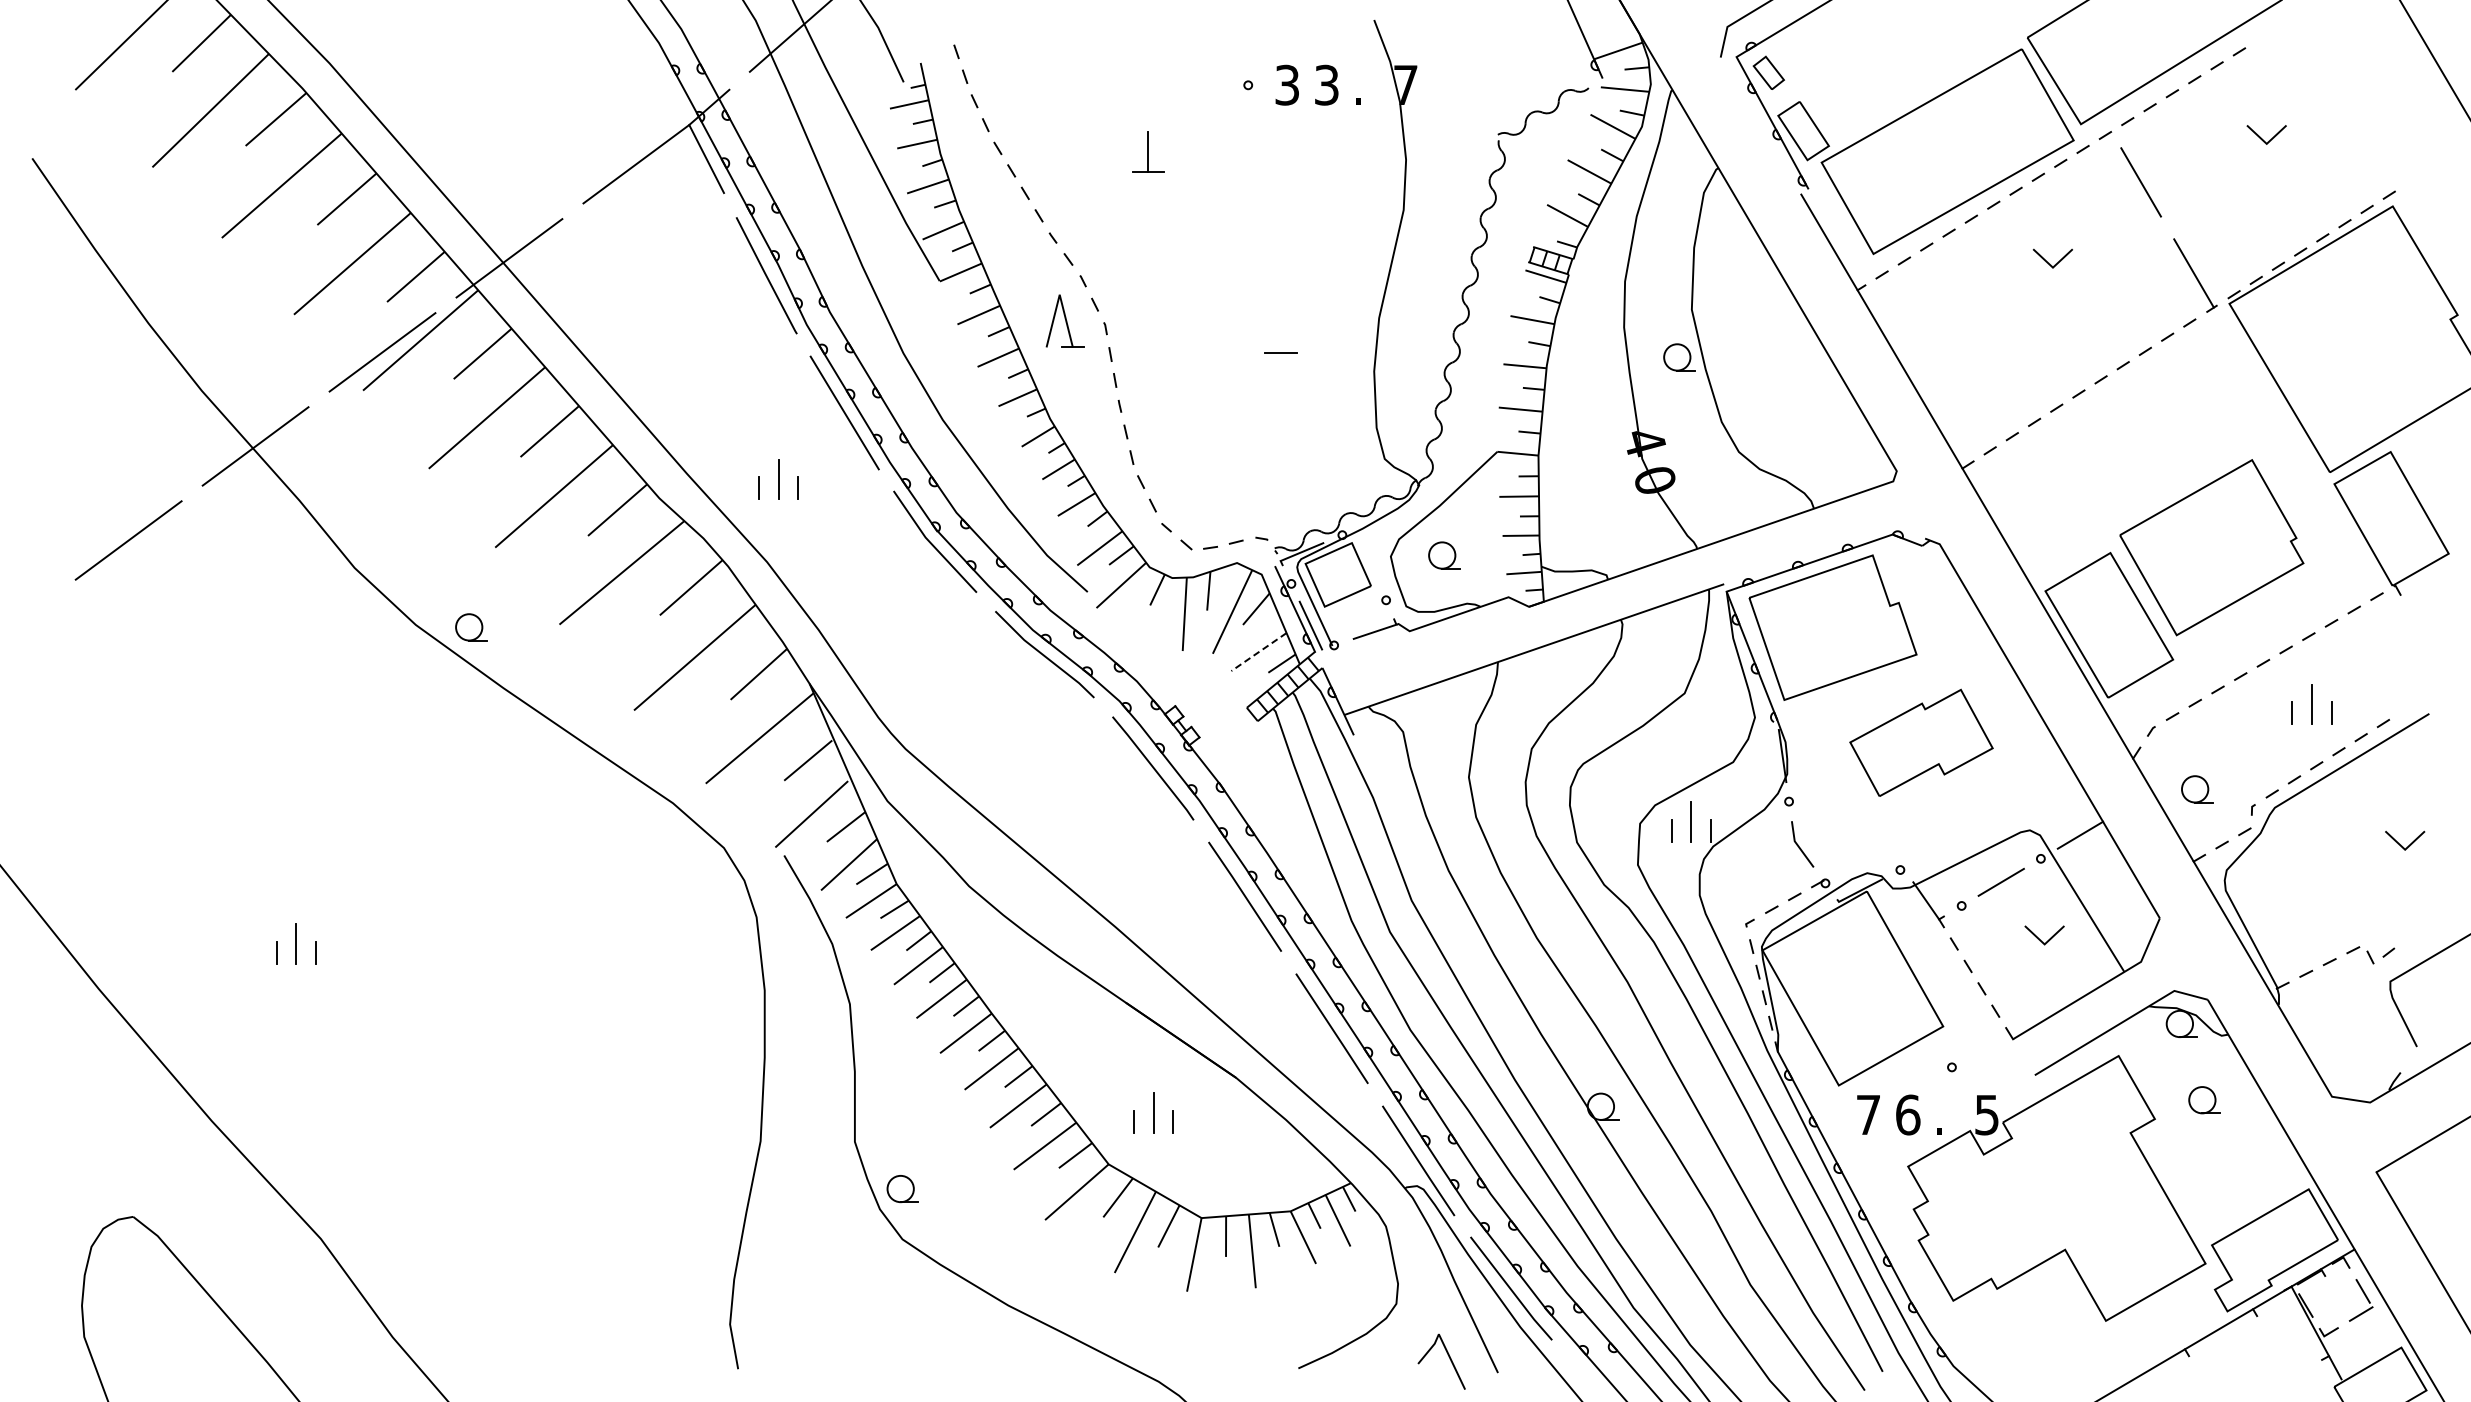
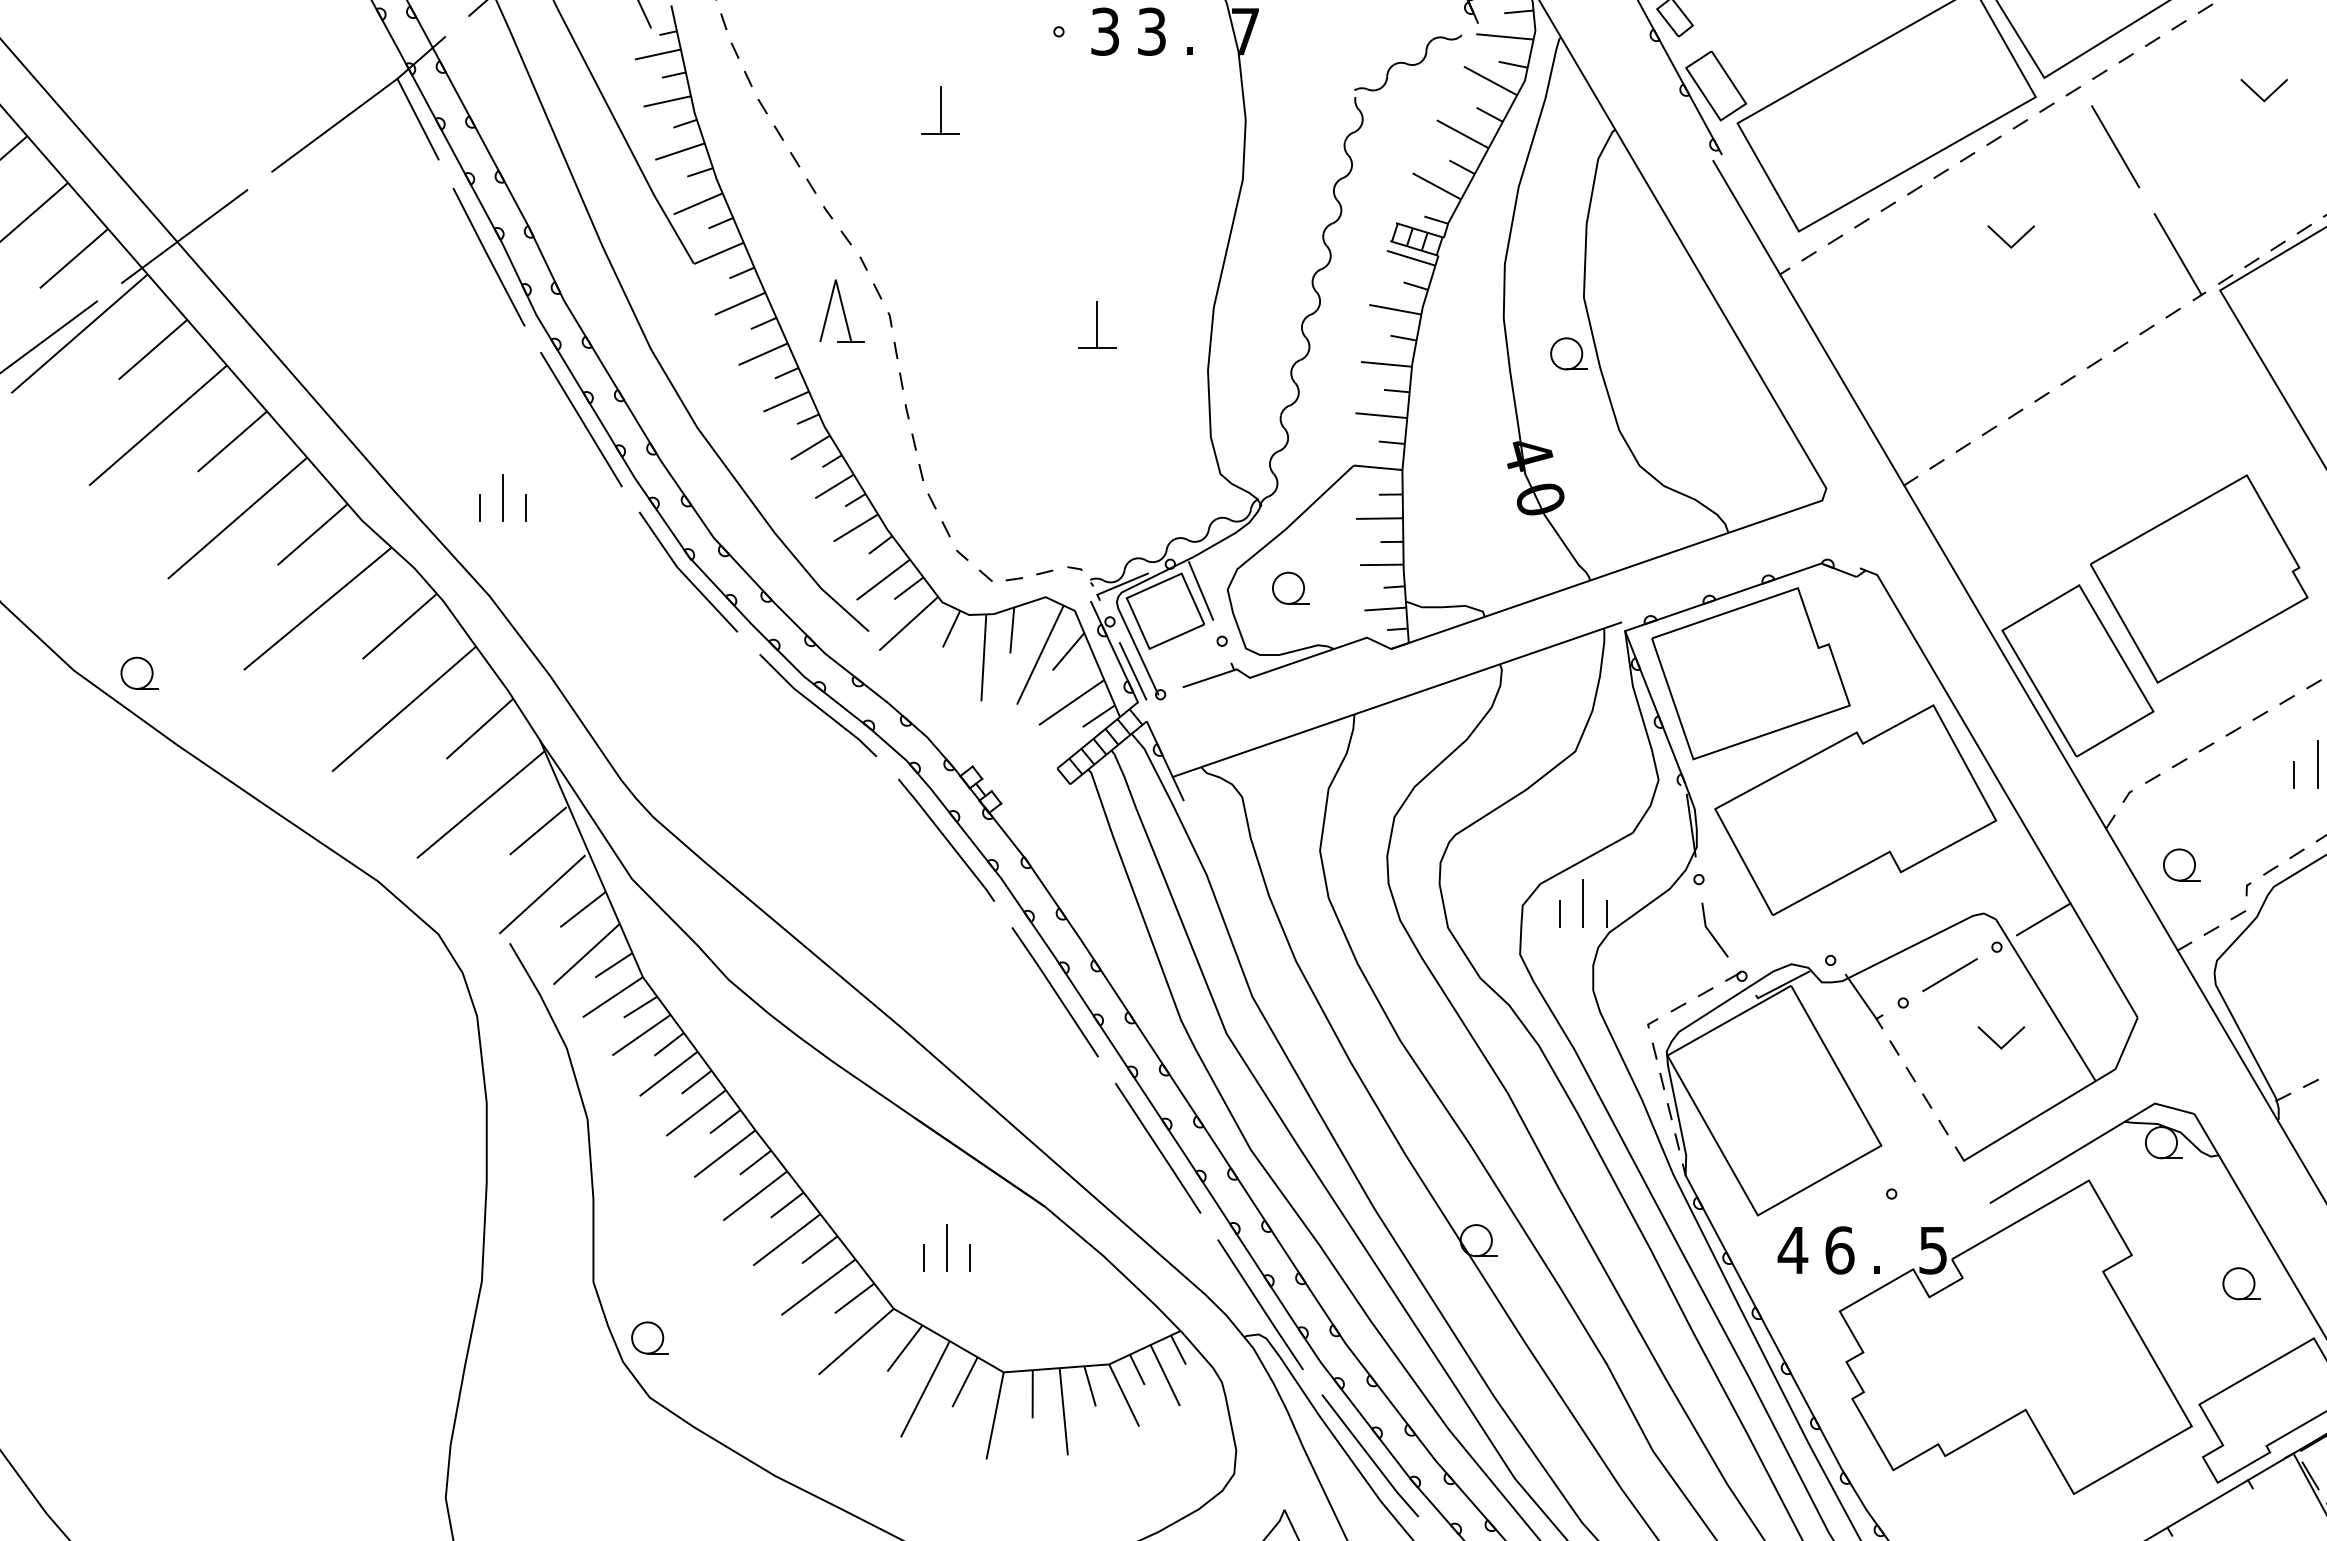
line: (1280, 332) -> (1097, 324), added
line: (1368, 557) -> (1201, 590), added
line: (1258, 652) -> (1071, 703), dashed -> solid
part: (1921, 742) -> (1855, 809), size x1.67
part: (2204, 1100) -> (2241, 1284), moved
text: (1868, 1114) -> (1792, 1249), 7 -> 4

